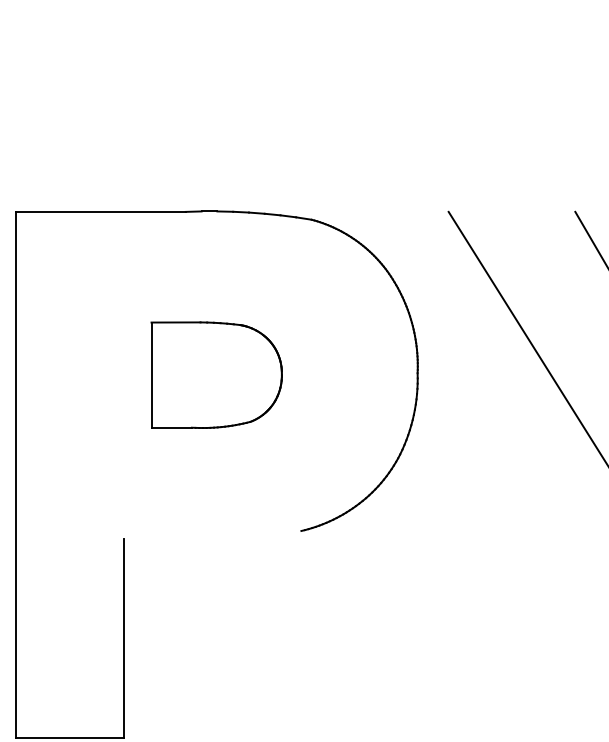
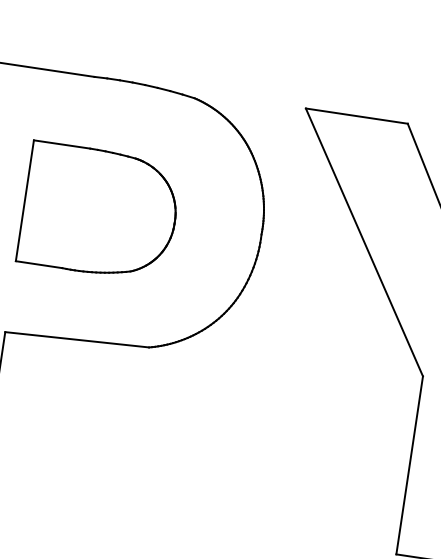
line: (511, 211) -> (356, 115), added
part: (216, 374) -> (99, 211), size x1.43
line: (212, 534) -> (77, 339), added

